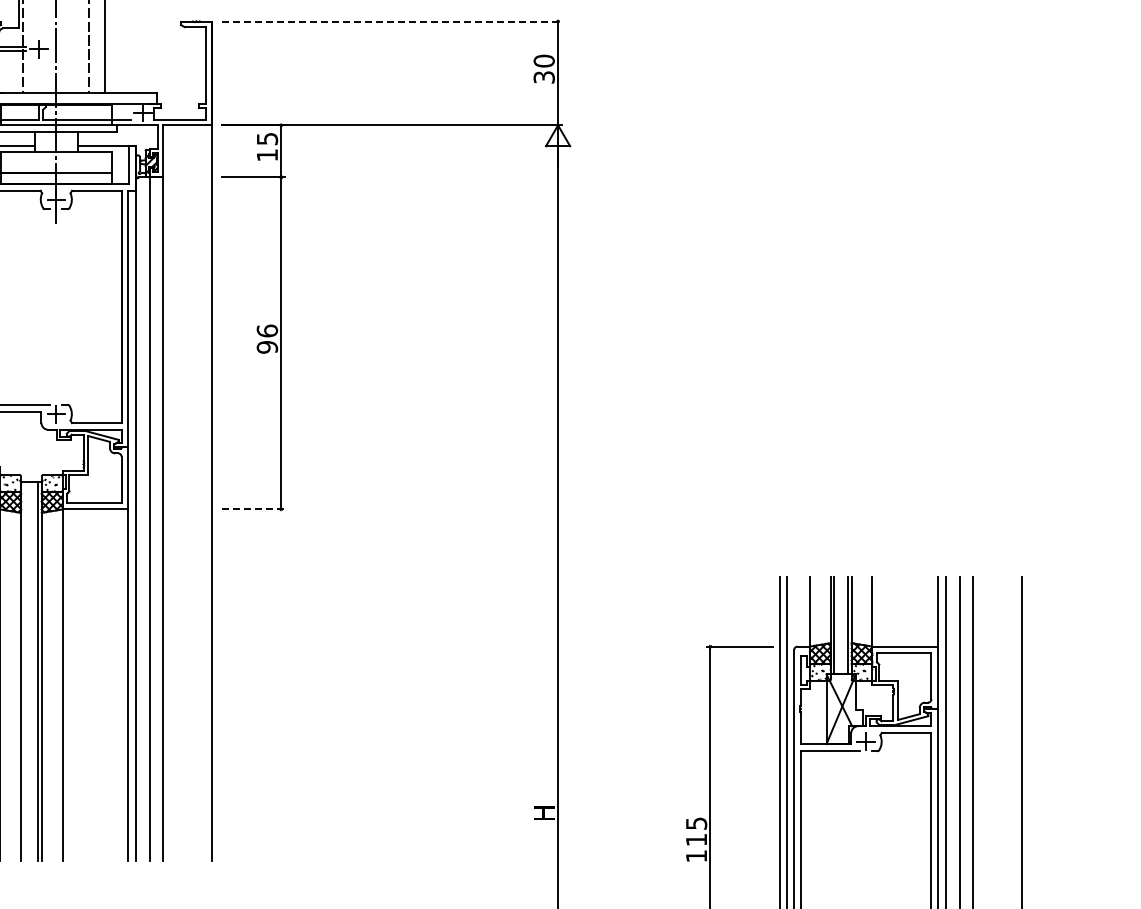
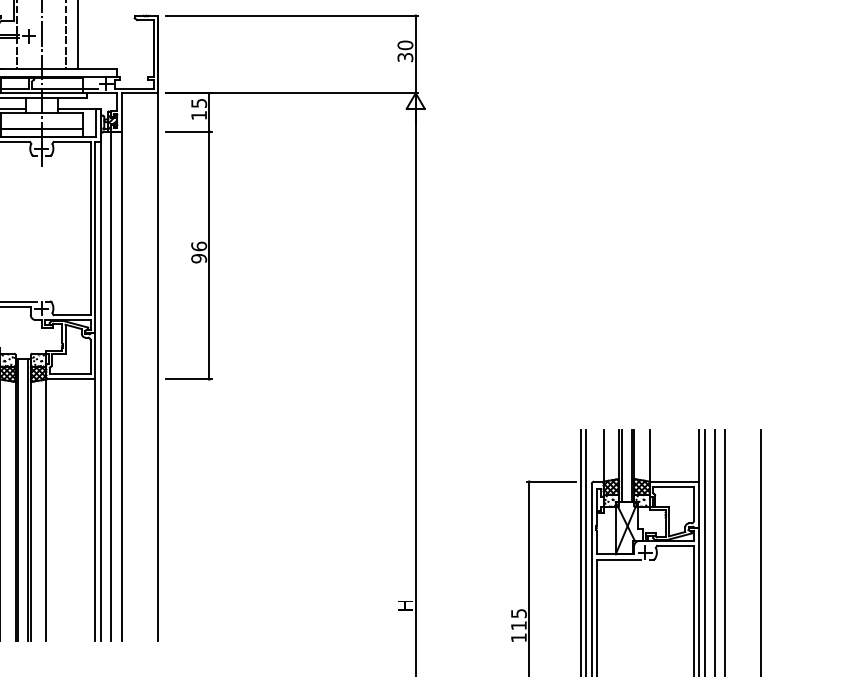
line: (391, 21) -> (291, 15), dashed -> solid
line: (254, 509) -> (189, 379), dashed -> solid
line: (24, 670) -> (18, 499), added

